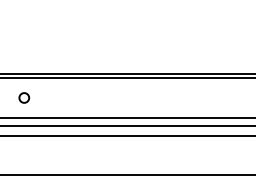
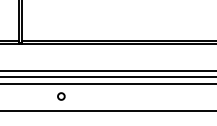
circle: (24, 97) -> (61, 96), moved

